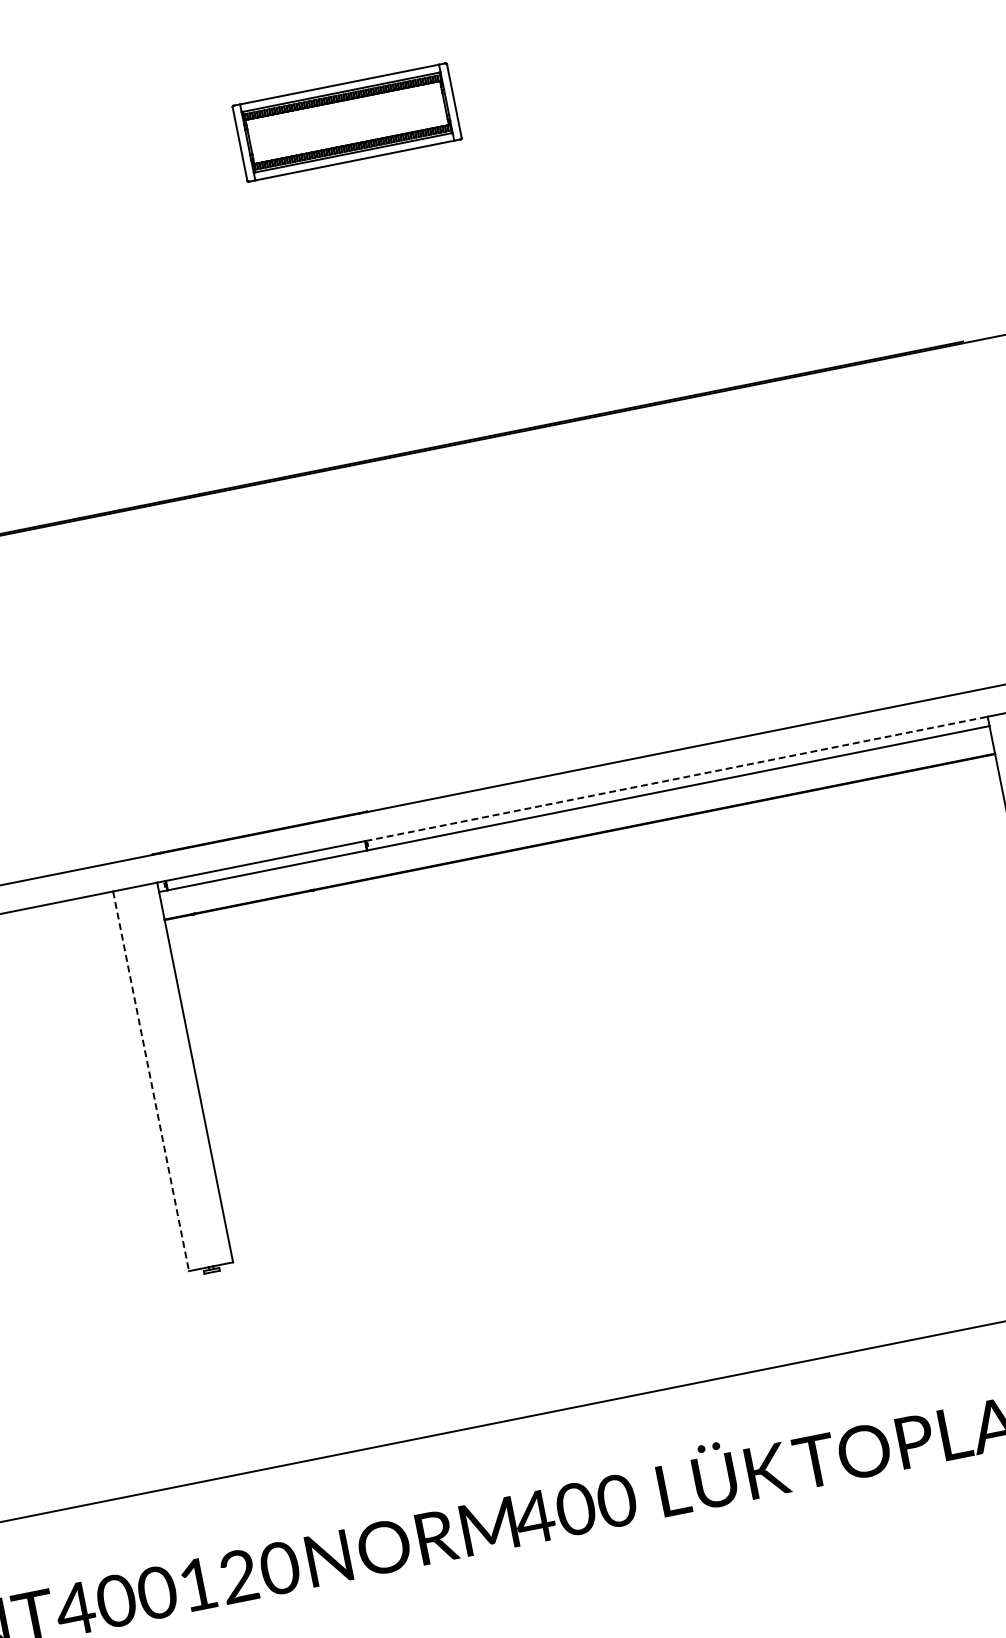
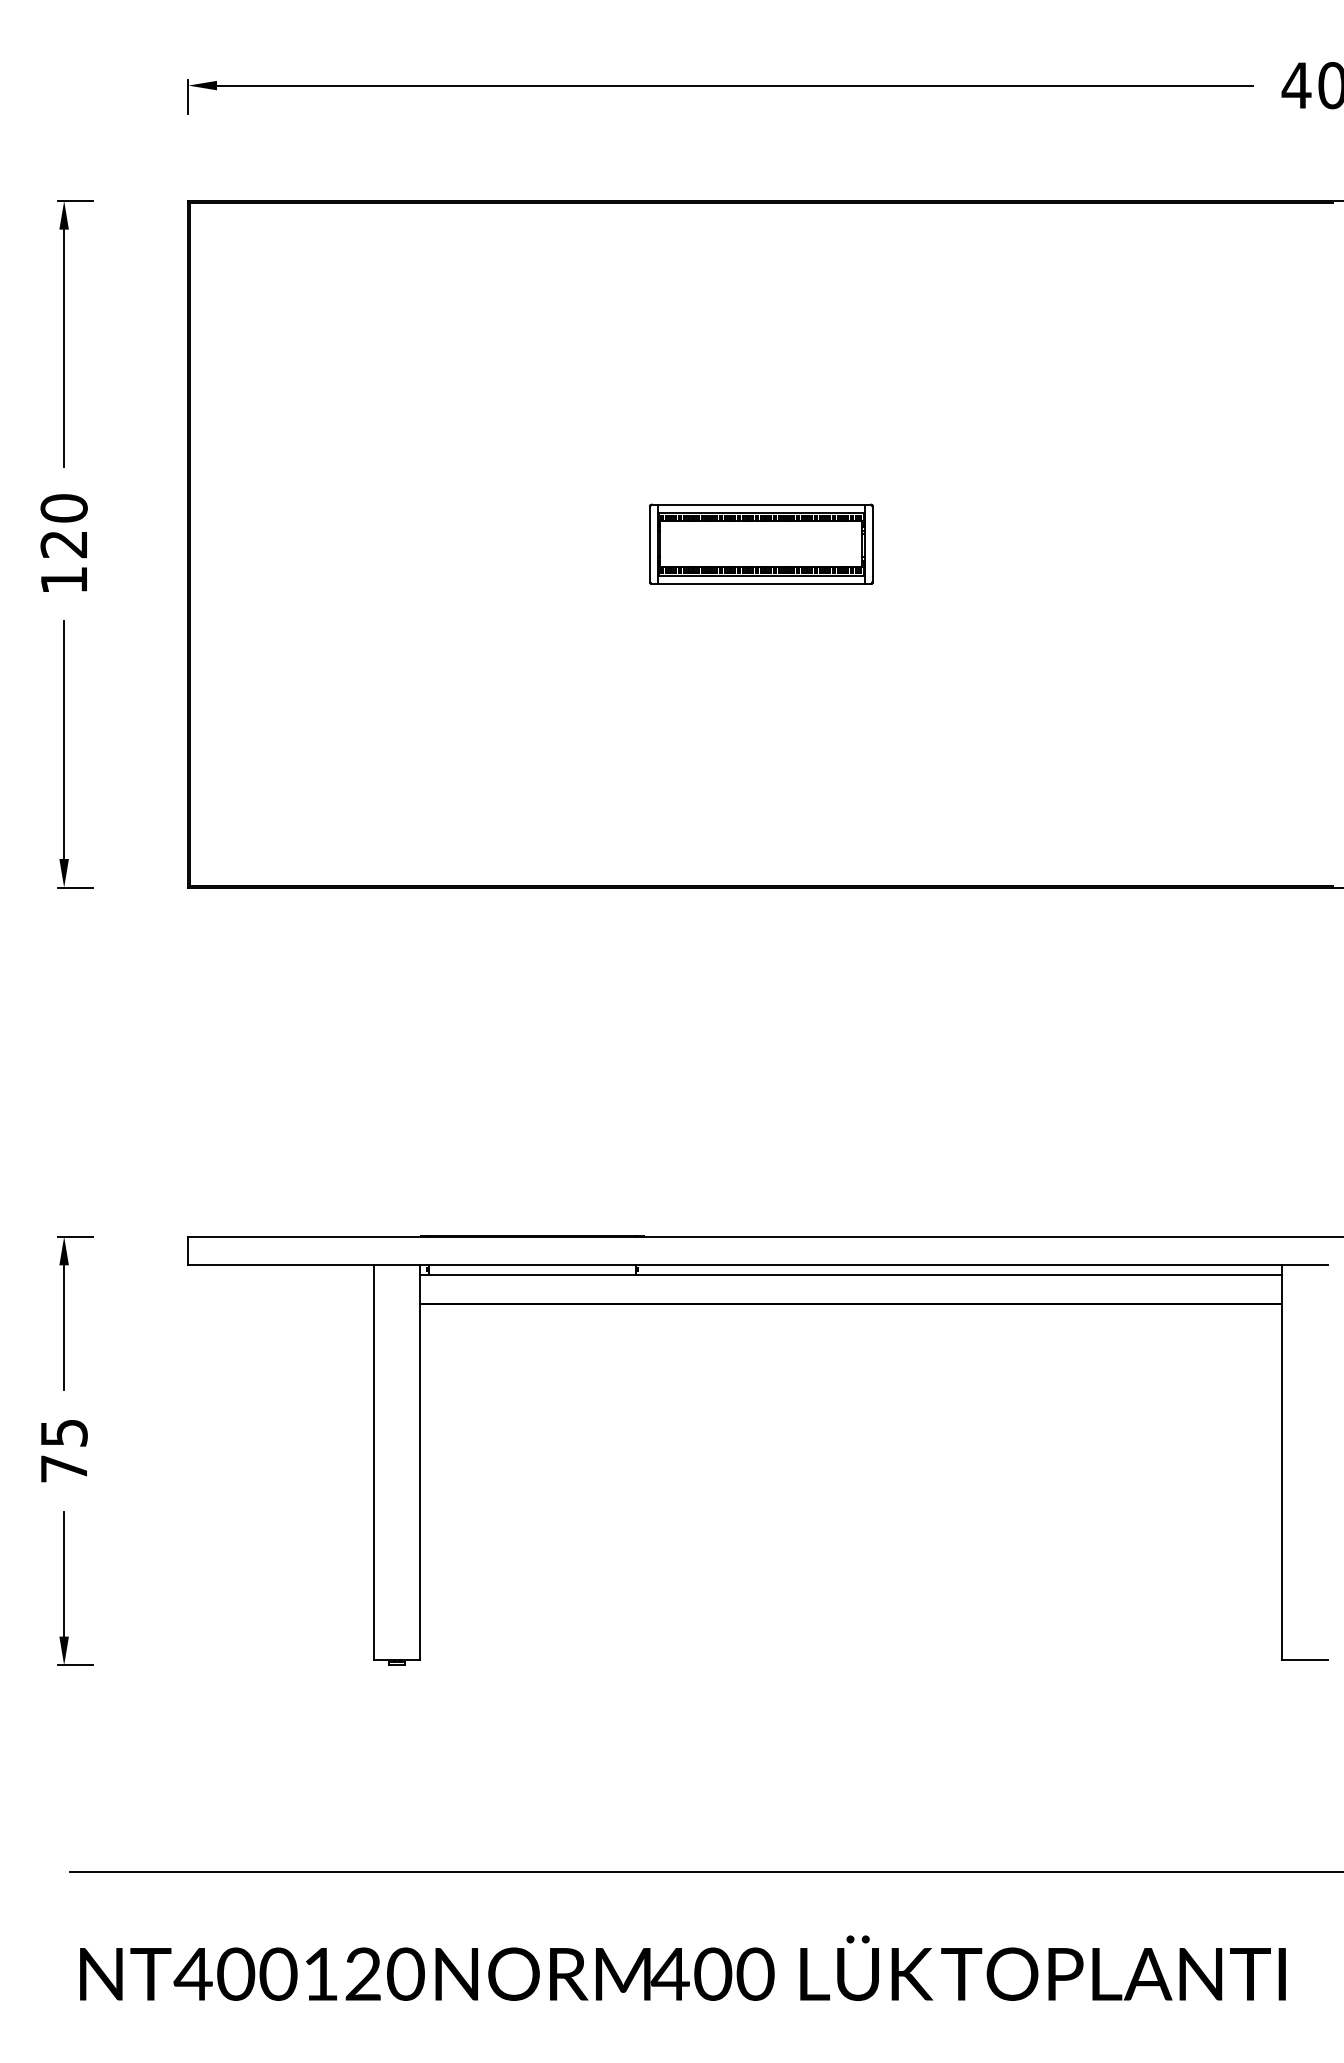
line: (676, 779) -> (959, 1265), dashed -> solid
line: (151, 1081) -> (374, 1462), dashed -> solid

